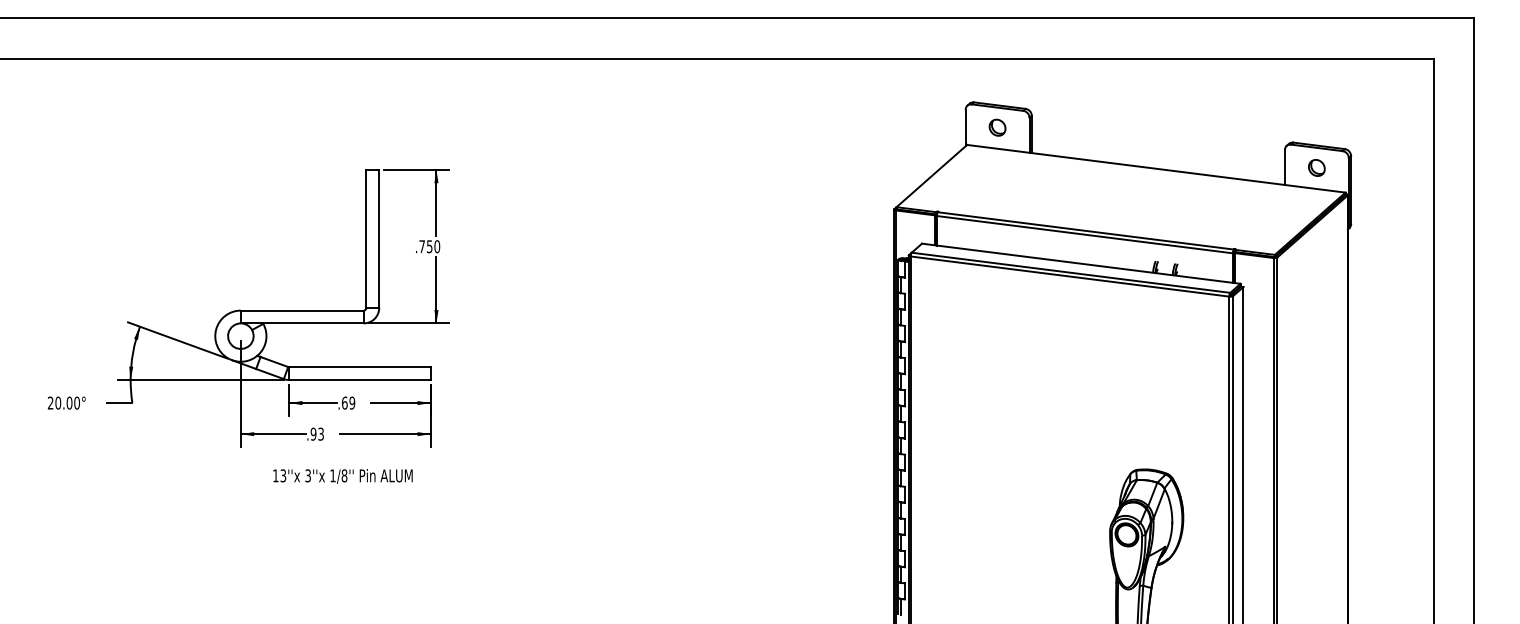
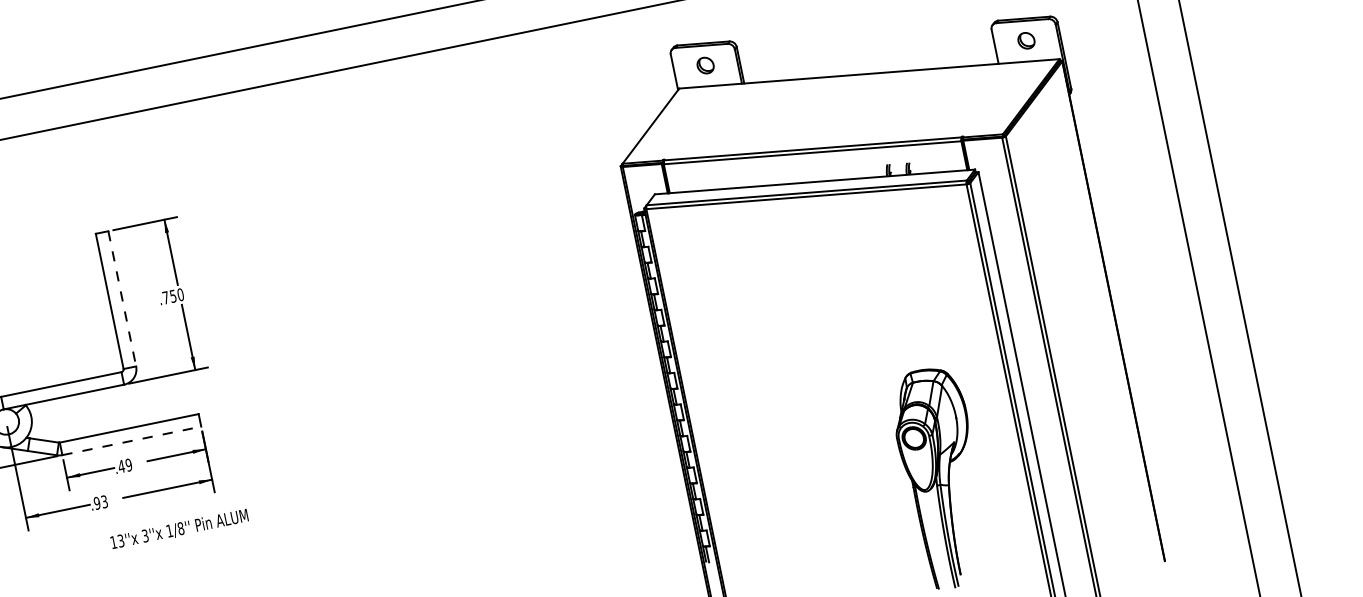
line: (379, 239) -> (122, 299), solid -> dashed
line: (360, 380) -> (132, 441), solid -> dashed
text: (344, 402) -> (121, 466), .69 -> .49
text: (342, 476) -> (179, 529), moved

